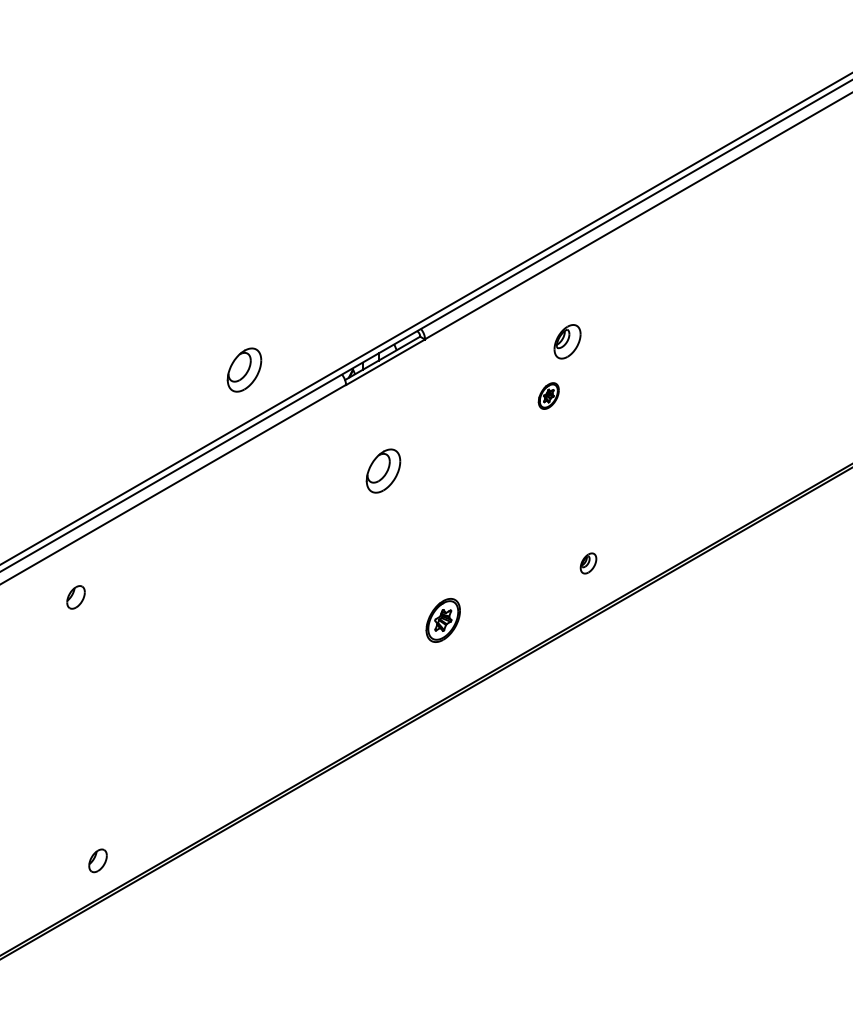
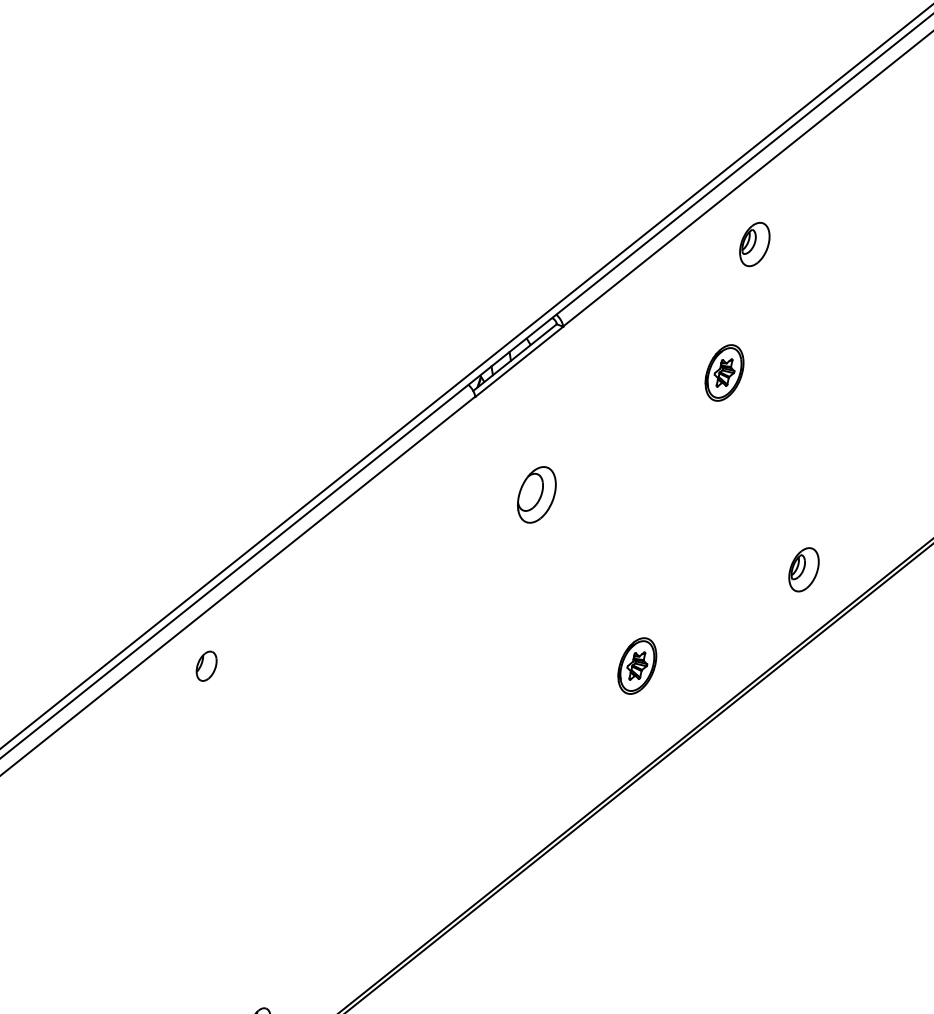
part: (567, 341) -> (754, 244), moved
part: (244, 369) -> (348, 396), removed
part: (548, 395) -> (724, 372), size x1.67
part: (588, 563) -> (803, 569), size x1.67
part: (75, 597) -> (206, 666), moved

